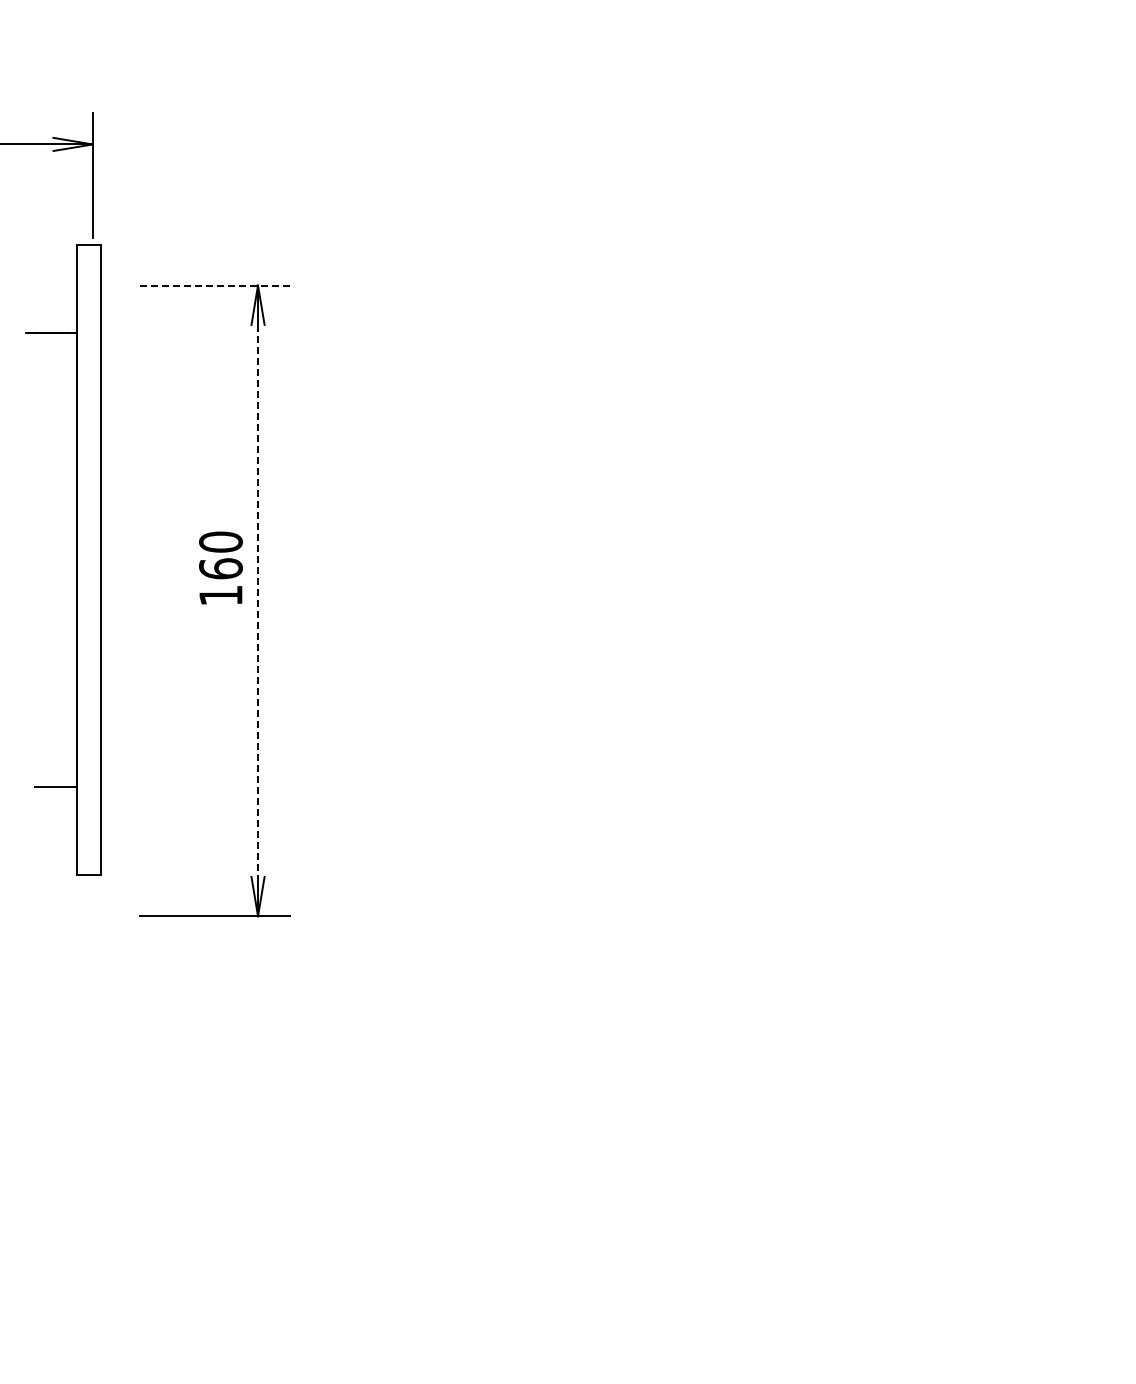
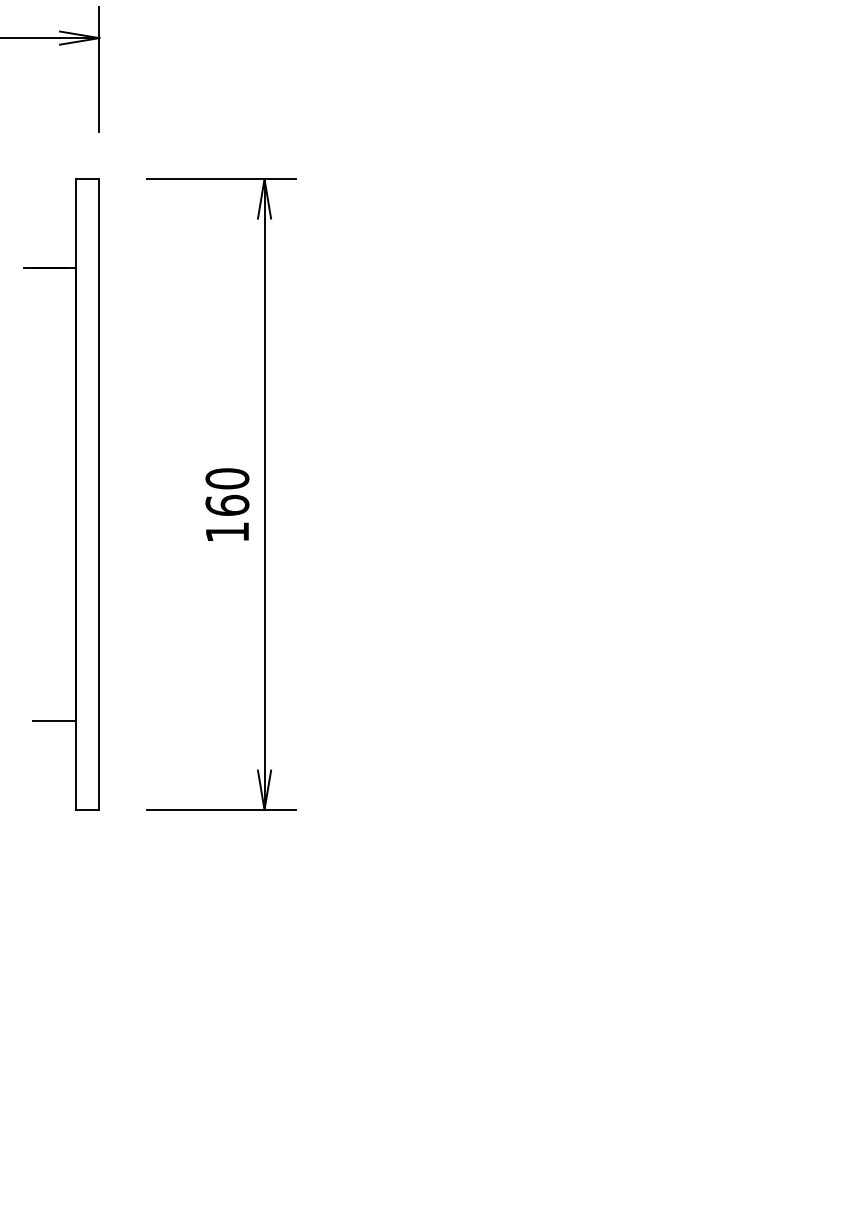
line: (214, 285) -> (221, 179), dashed -> solid
part: (76, 559) -> (75, 494), moved
text: (220, 567) -> (227, 504), moved
line: (258, 600) -> (265, 494), dashed -> solid

